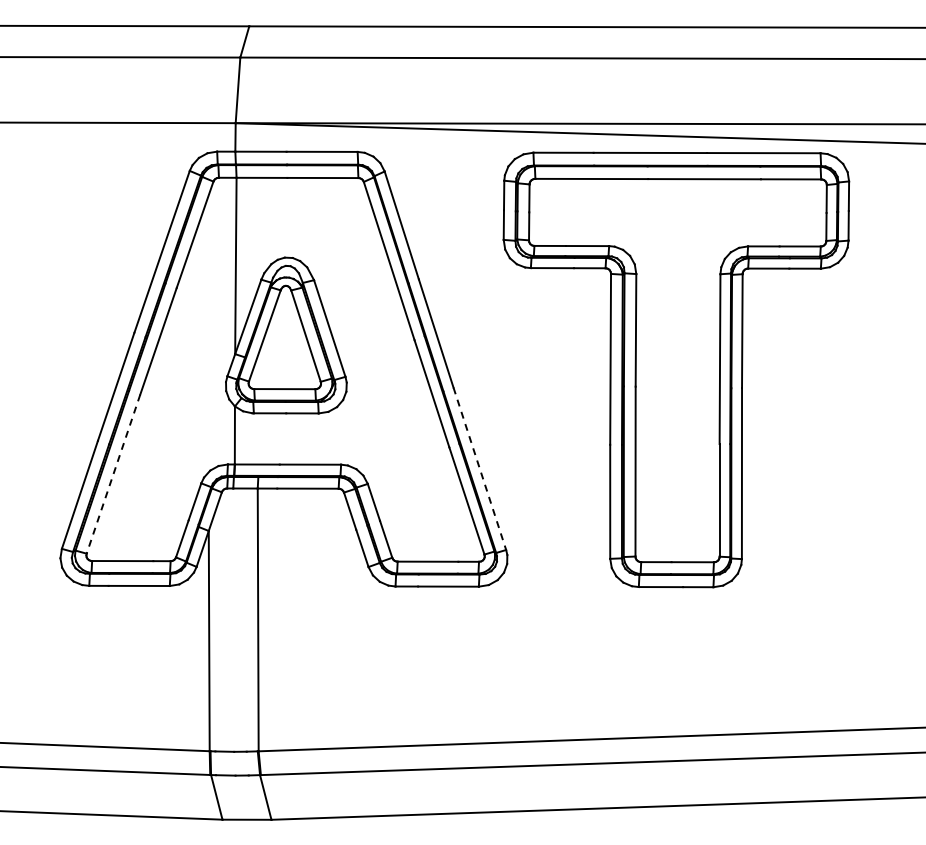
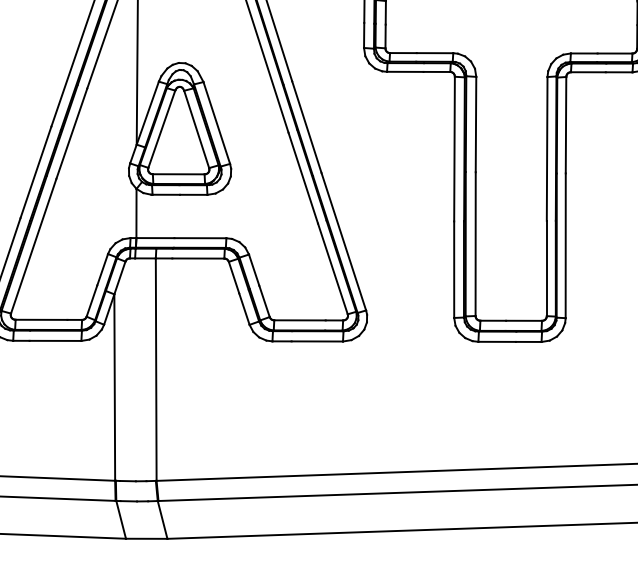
line: (479, 469) -> (343, 242), dashed -> solid
line: (113, 474) -> (33, 246), dashed -> solid

